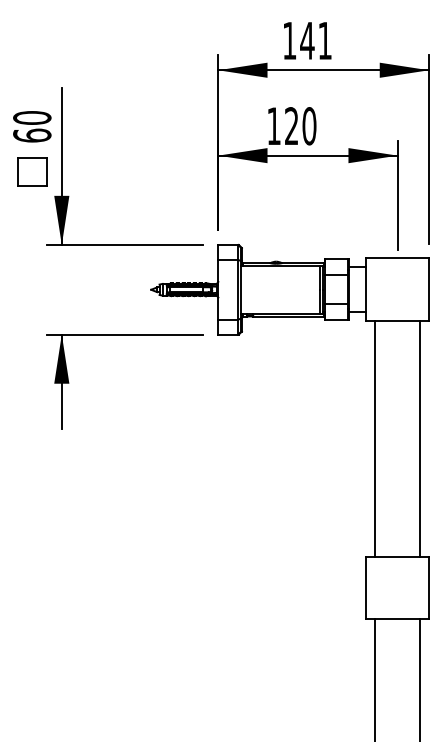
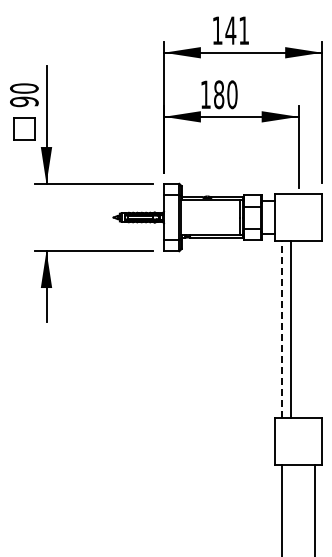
text: (292, 125) -> (219, 94), 120 -> 180
text: (32, 135) -> (24, 101), 60 -> 90
line: (374, 437) -> (281, 328), solid -> dashed
line: (420, 438) -> (291, 329), moved

